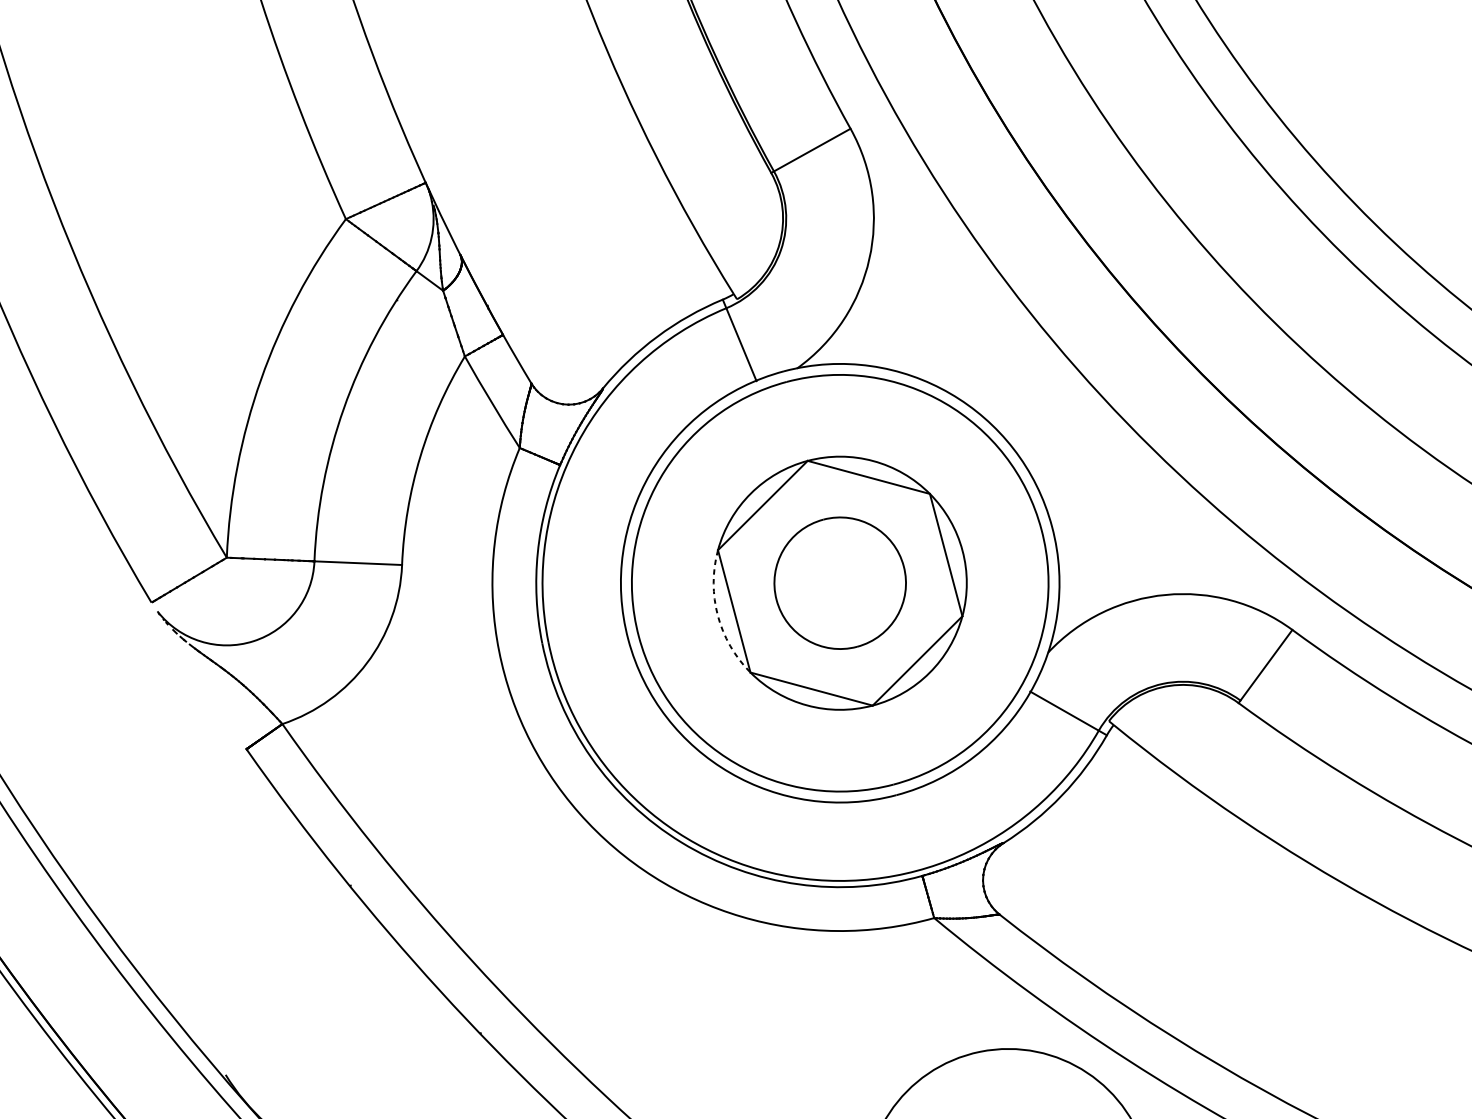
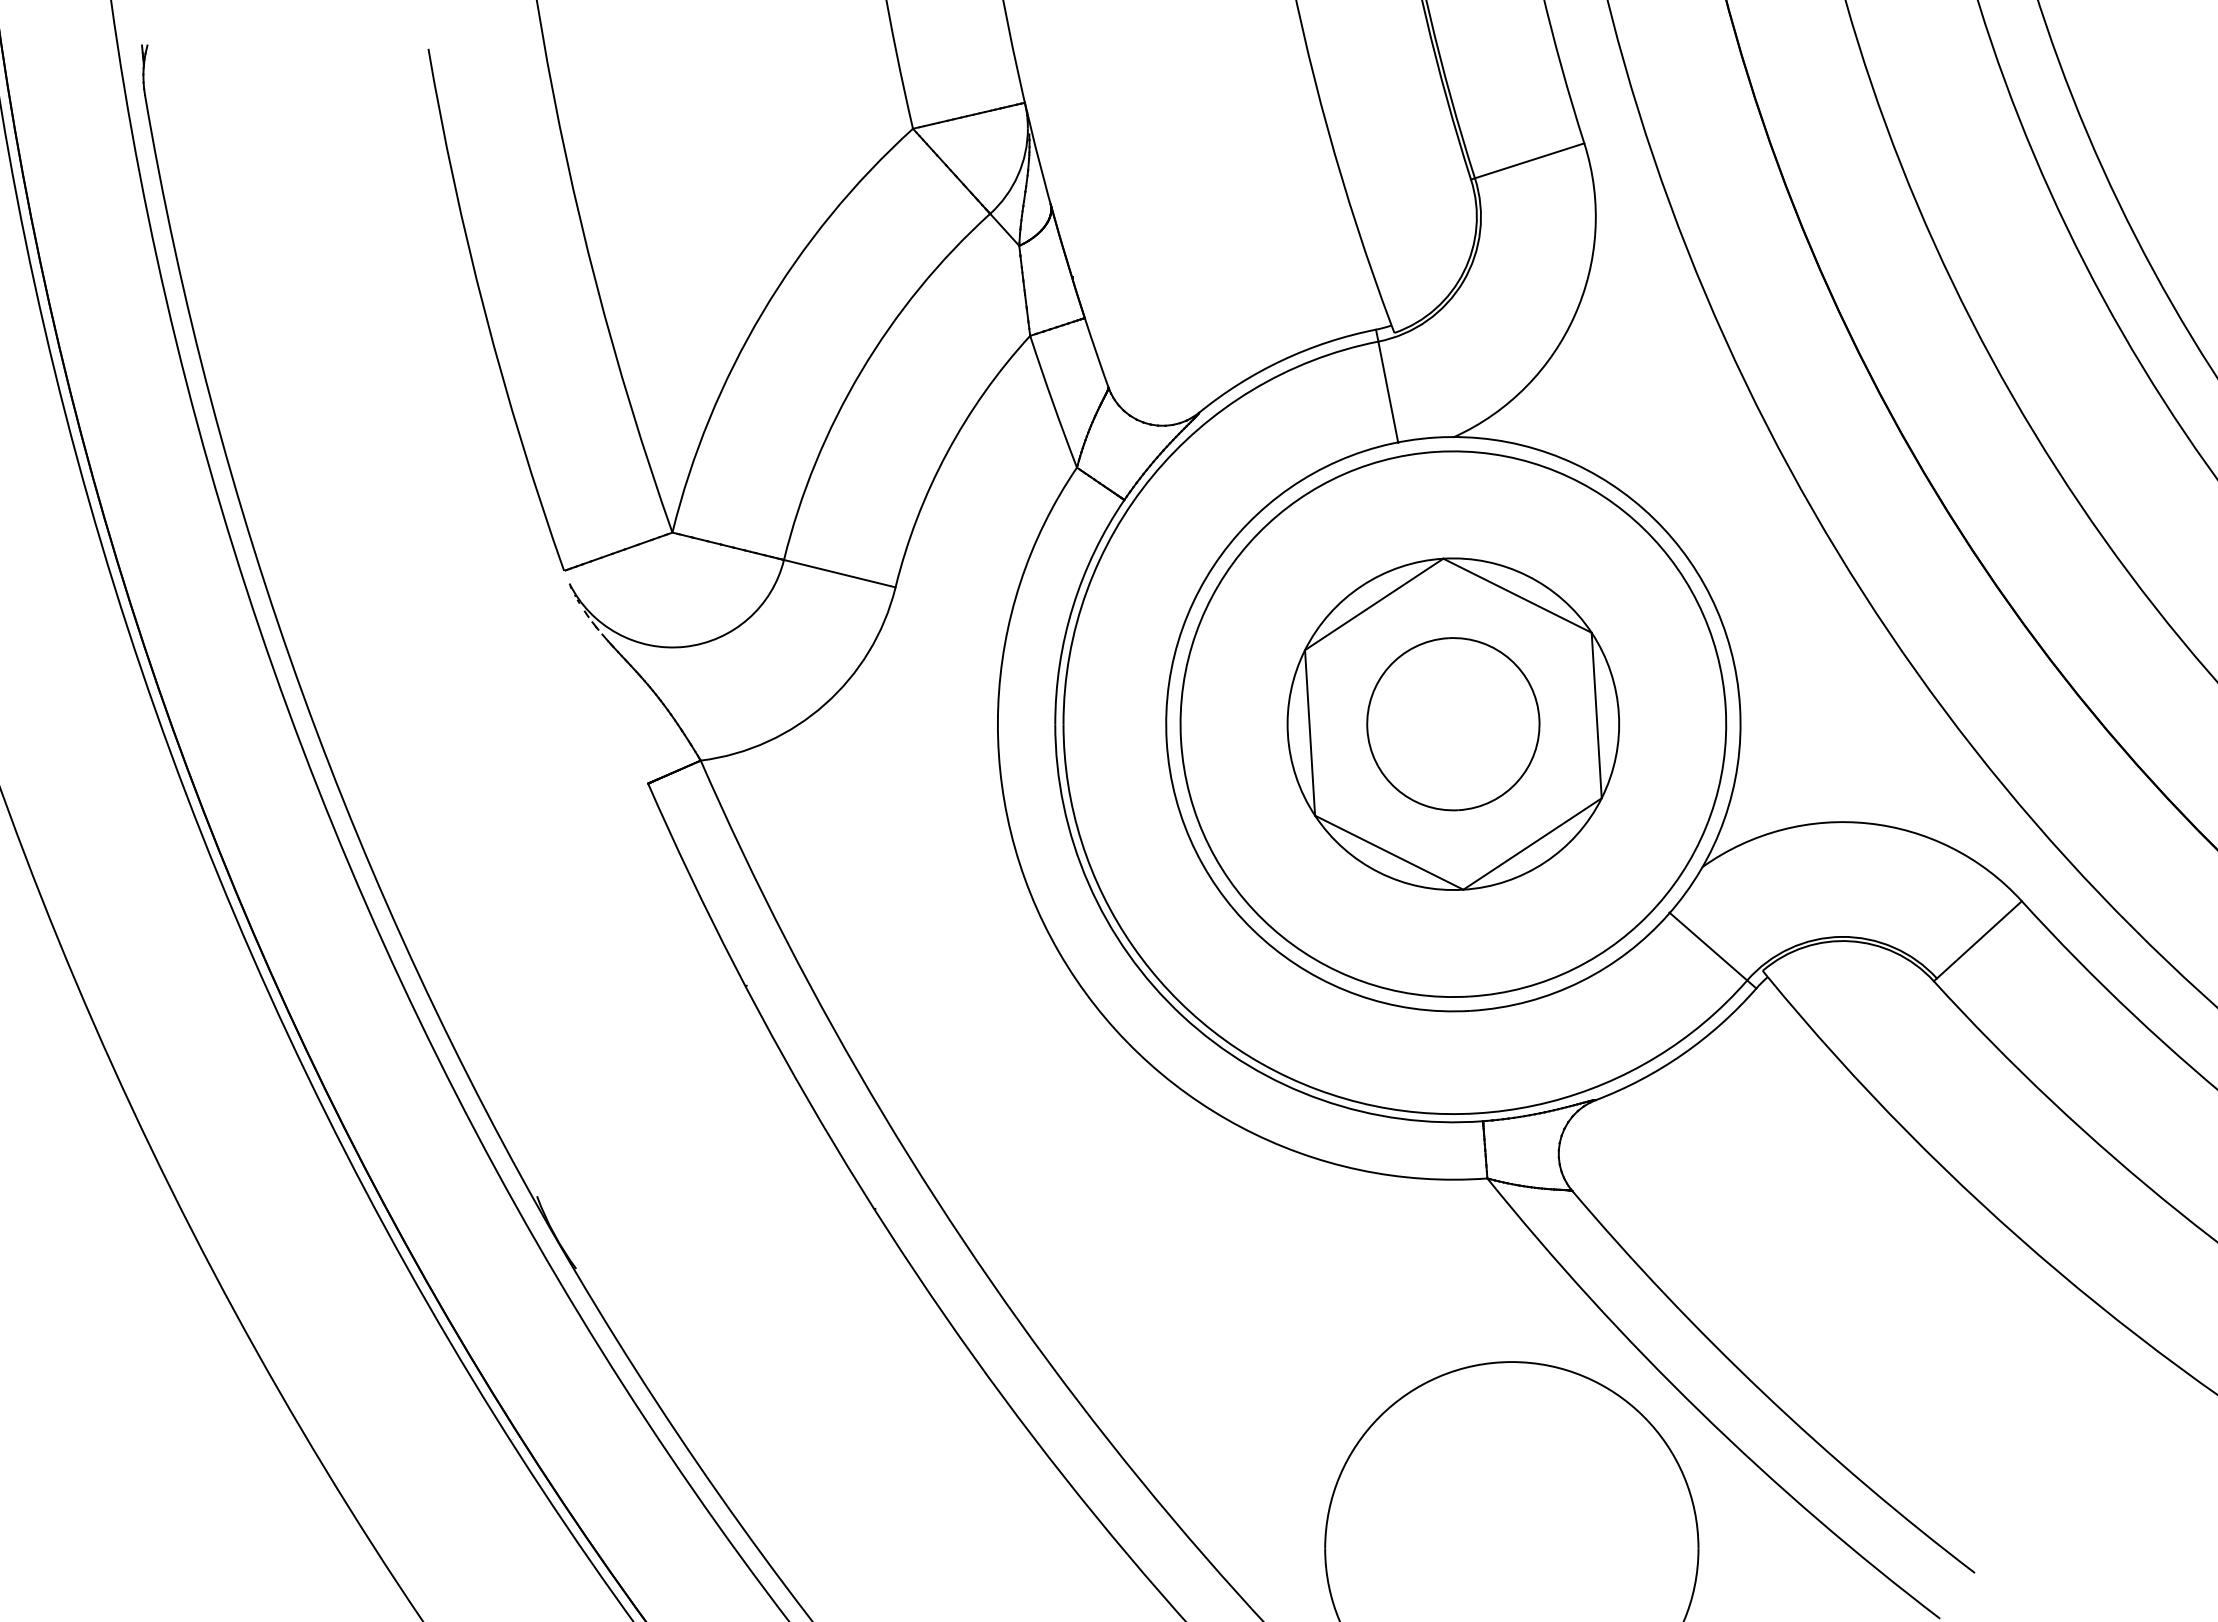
arc: (717, 615) -> (1287, 734), dashed -> solid

